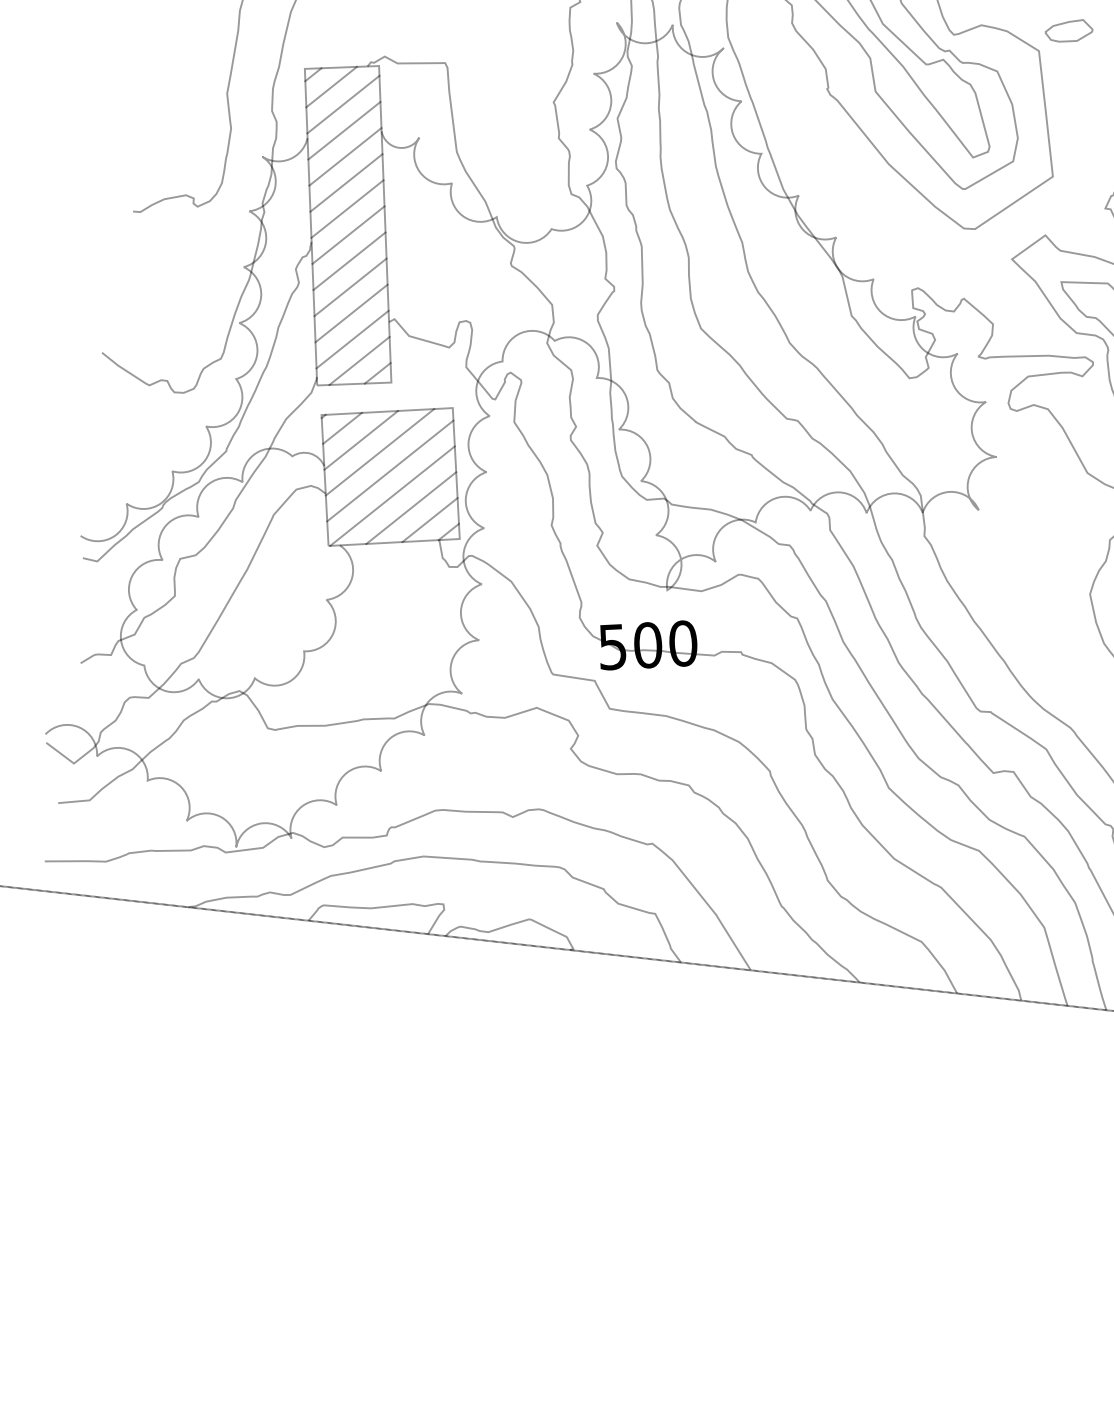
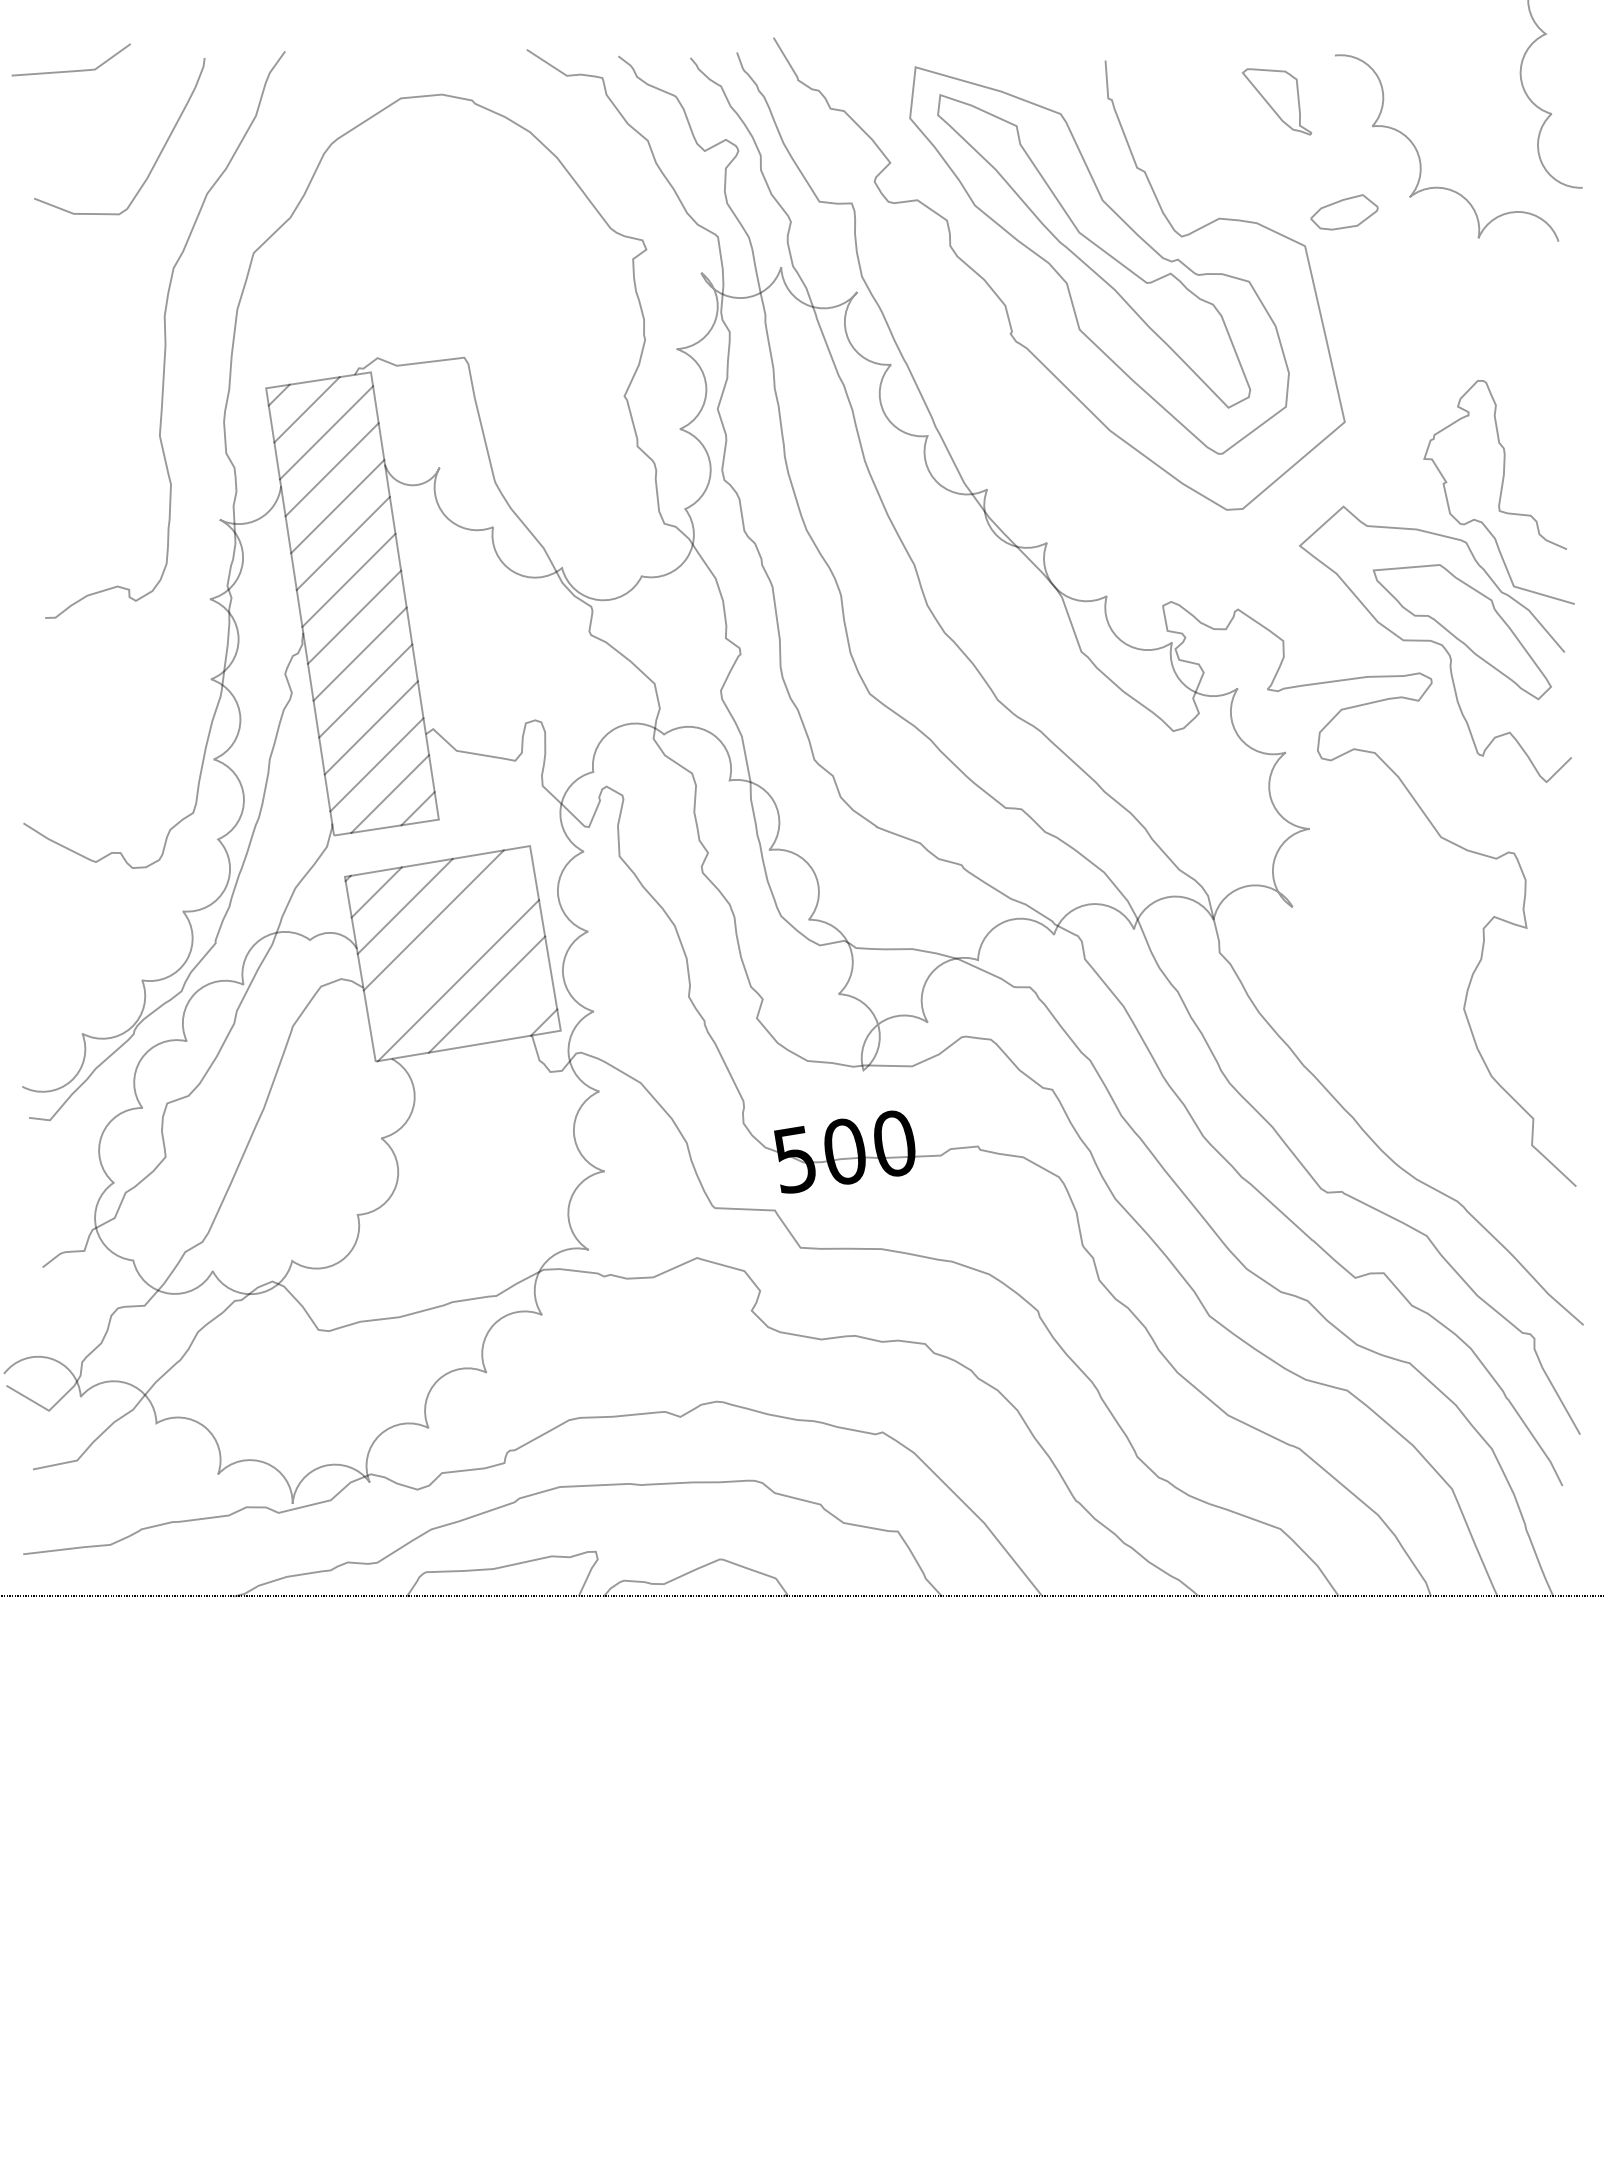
line: (390, 470) -> (451, 944), removed
line: (429, 519) -> (515, 1008), removed

